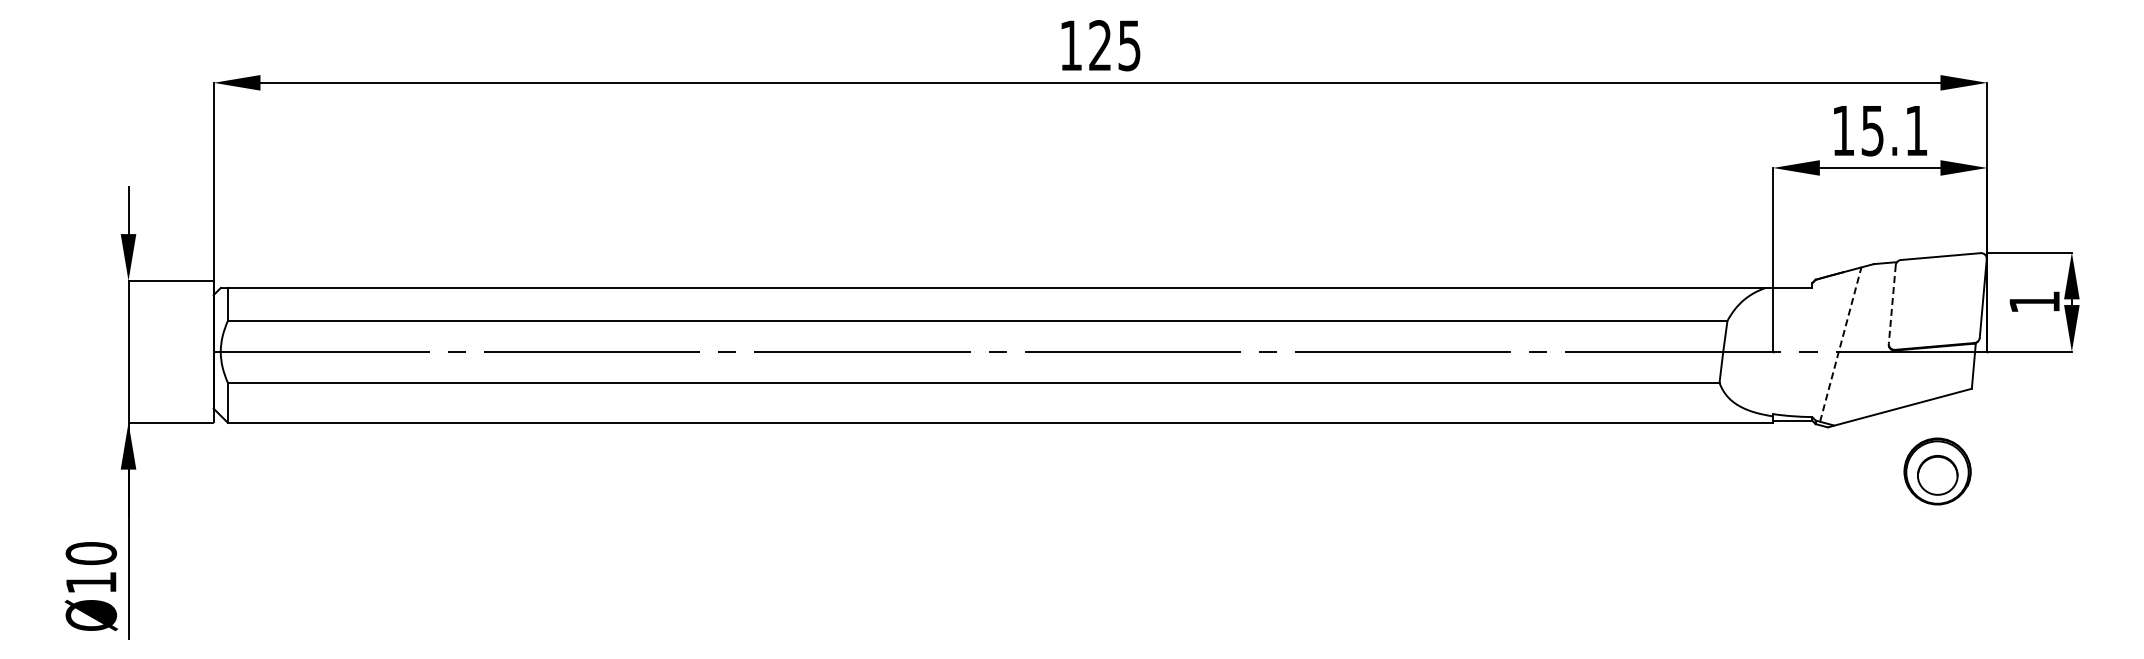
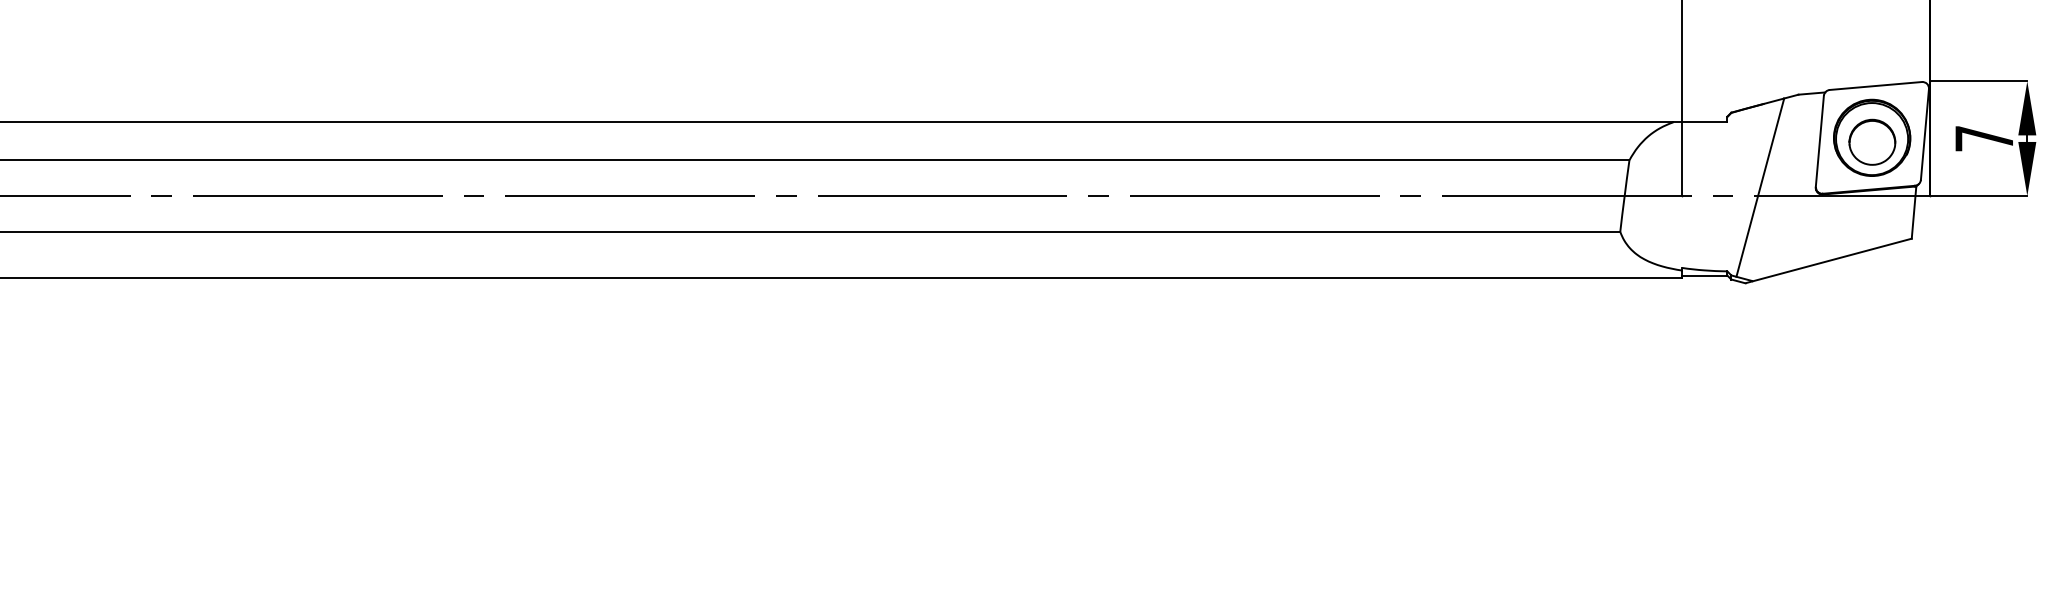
text: (2034, 301) -> (1984, 137), 1 -> 7
line: (1892, 304) -> (1820, 141), dashed -> solid
line: (1840, 344) -> (1760, 187), dashed -> solid
part: (1937, 471) -> (1872, 137), moved

